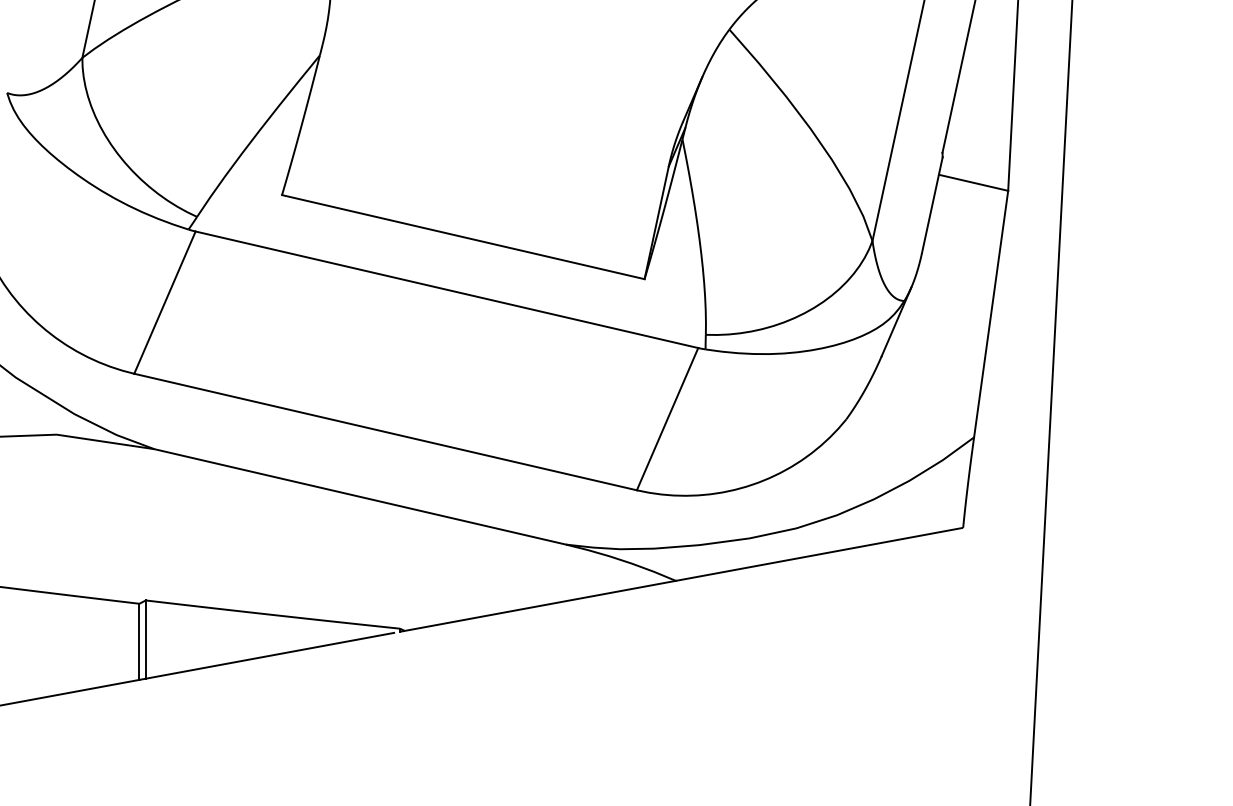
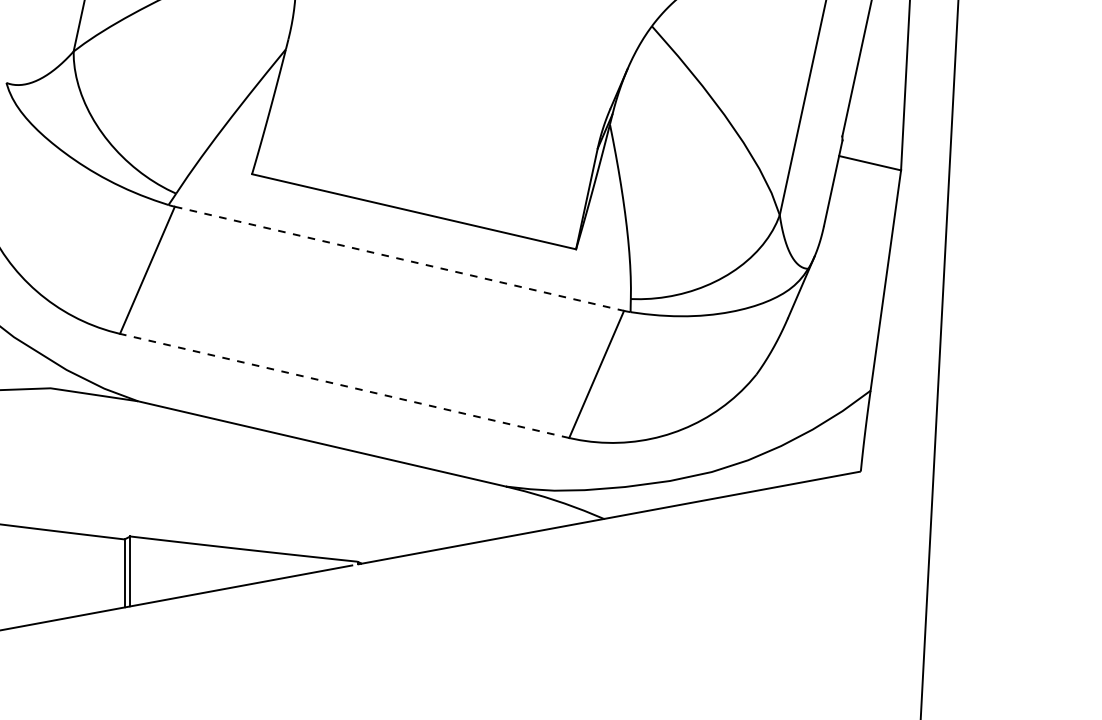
line: (446, 289) -> (399, 258), solid -> dashed
line: (385, 431) -> (344, 385), solid -> dashed

